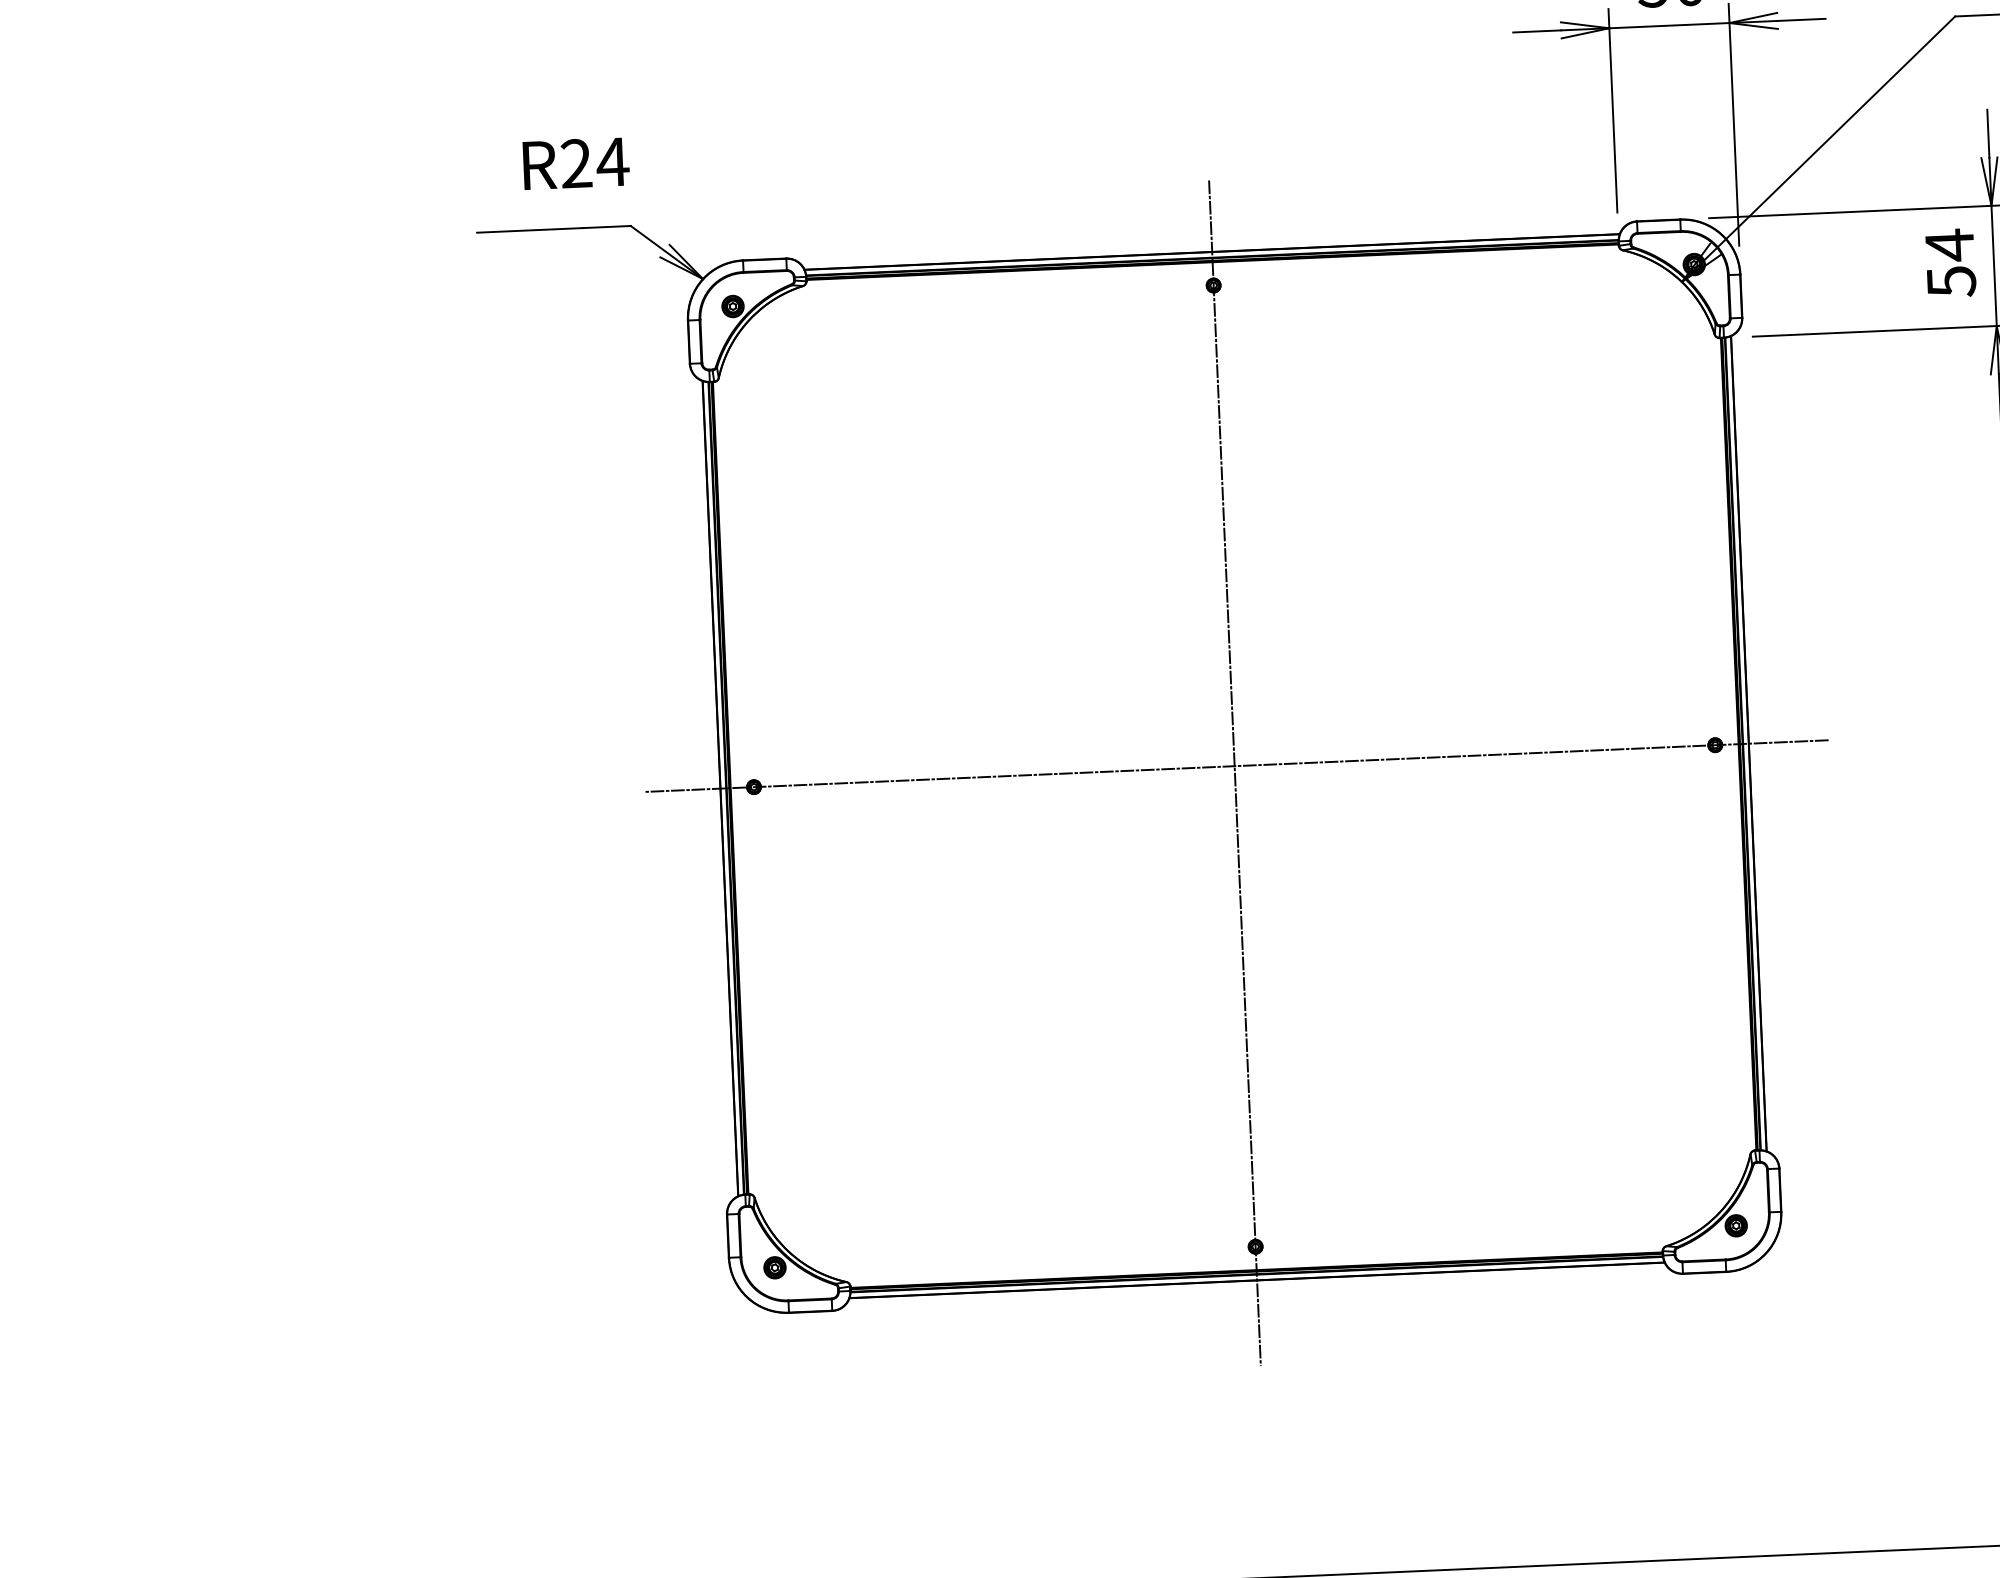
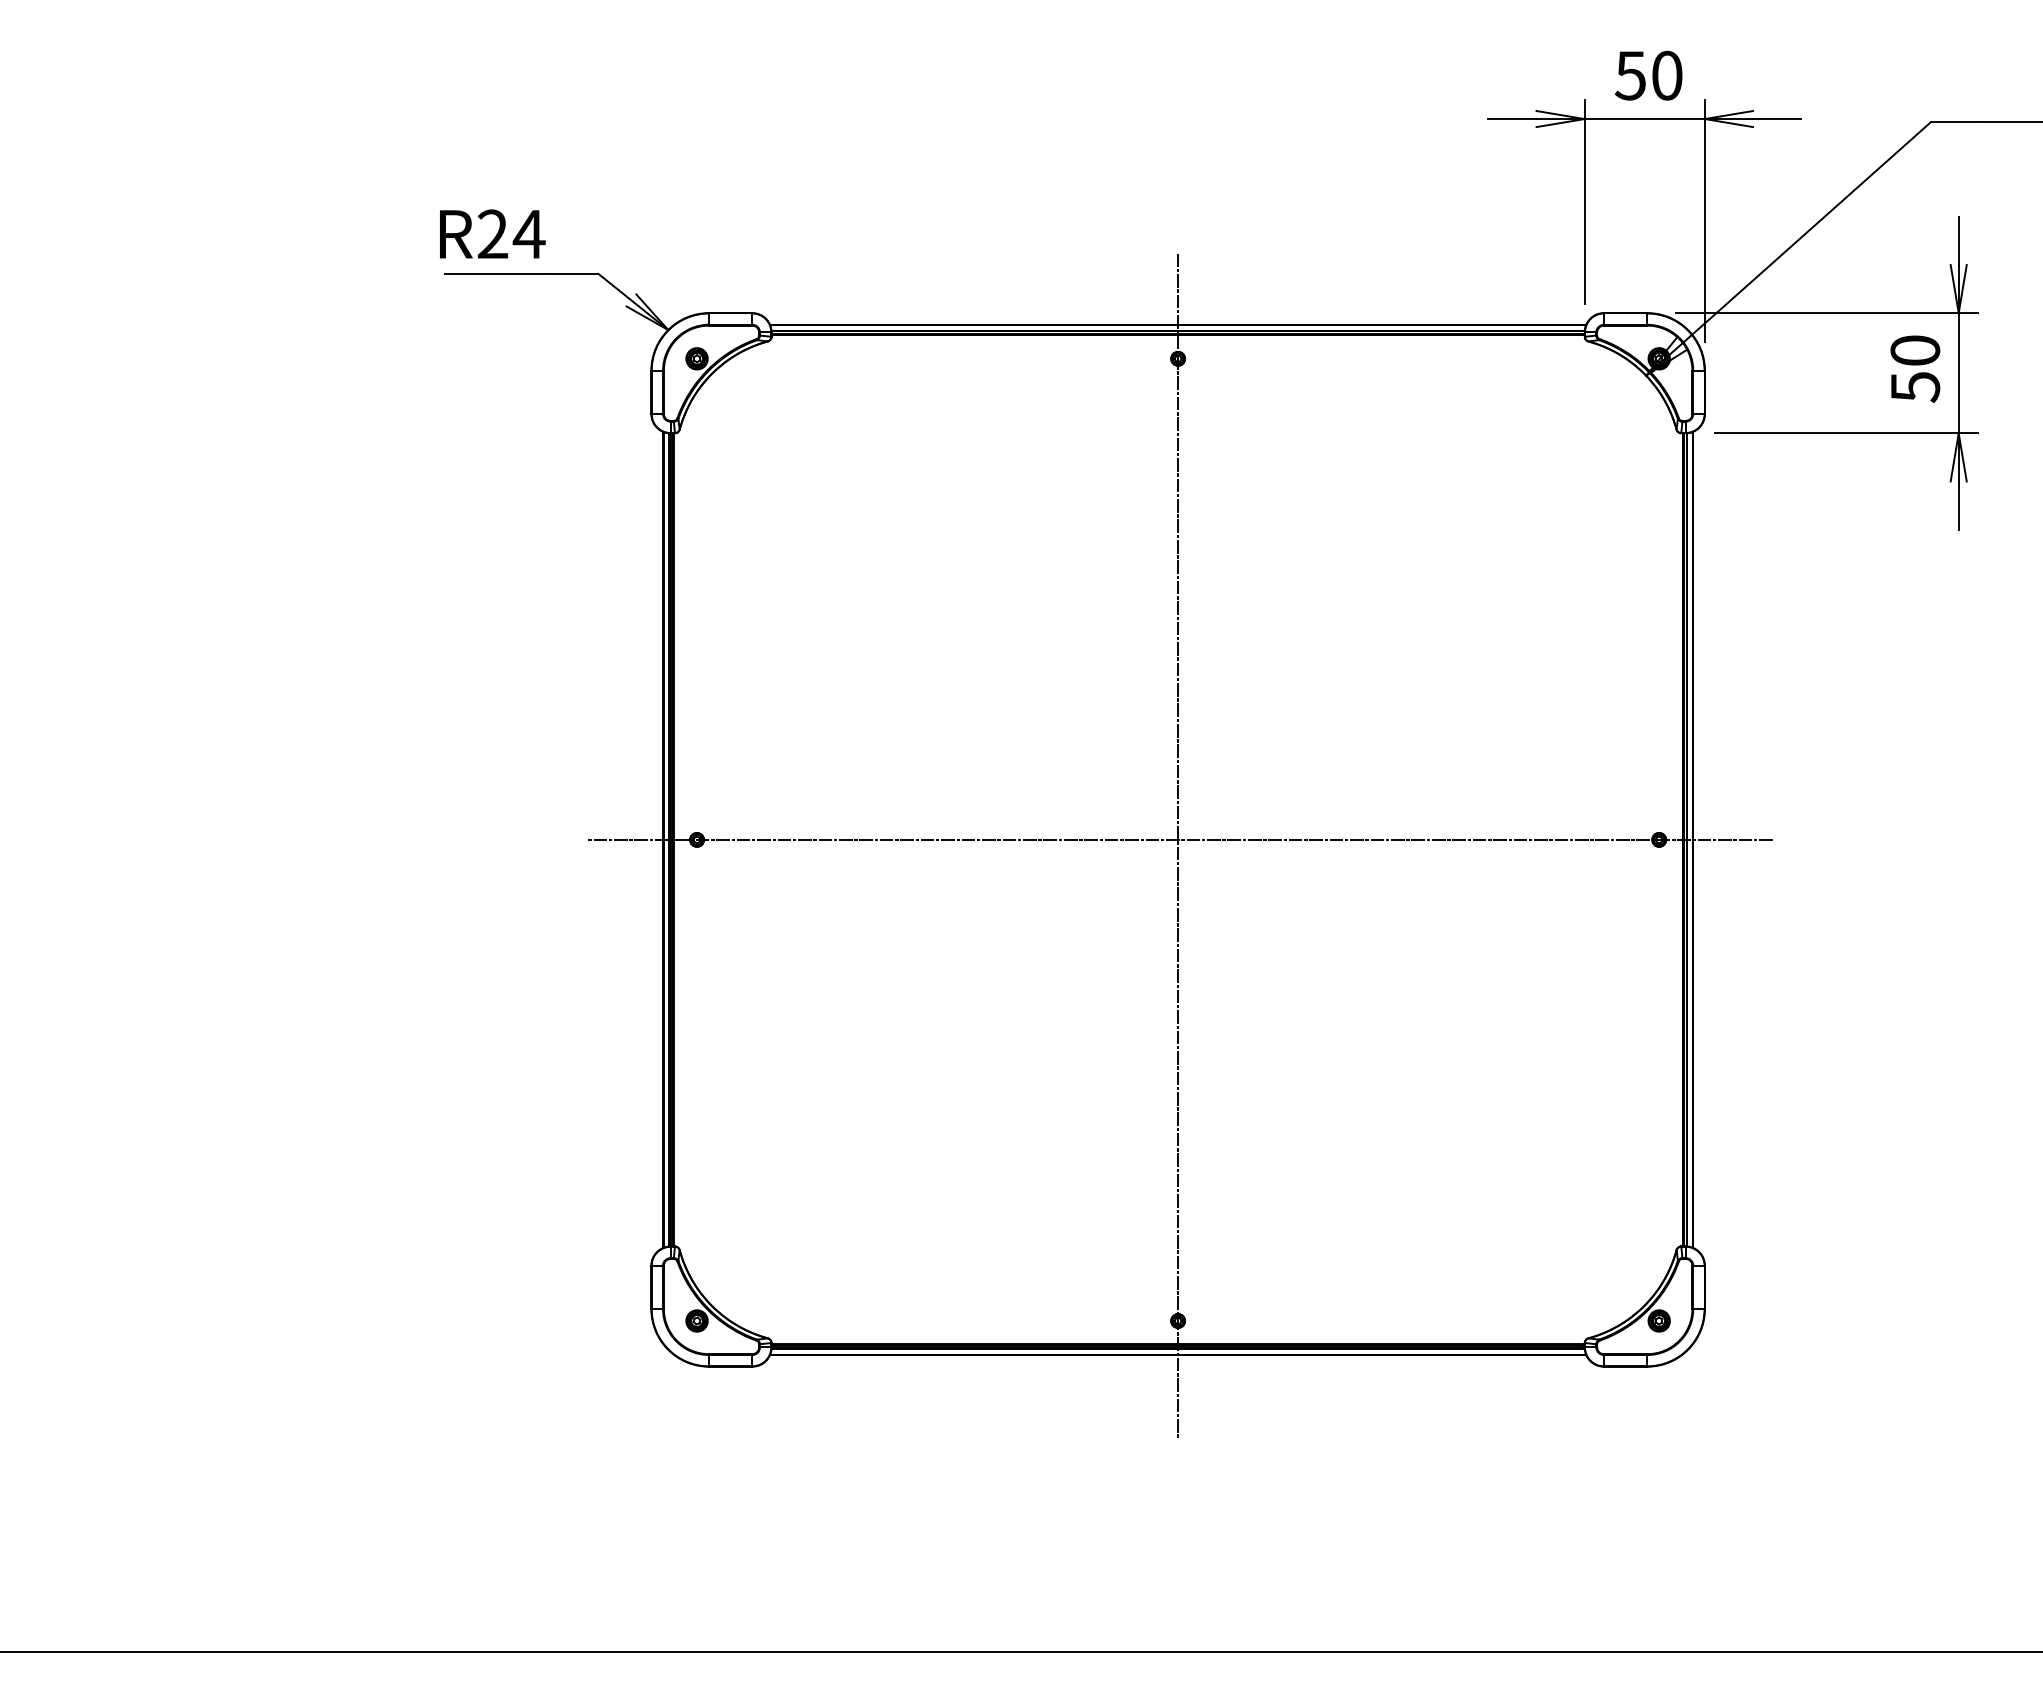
text: (576, 162) -> (492, 233), moved
text: (1949, 245) -> (1915, 350), 54 -> 50

